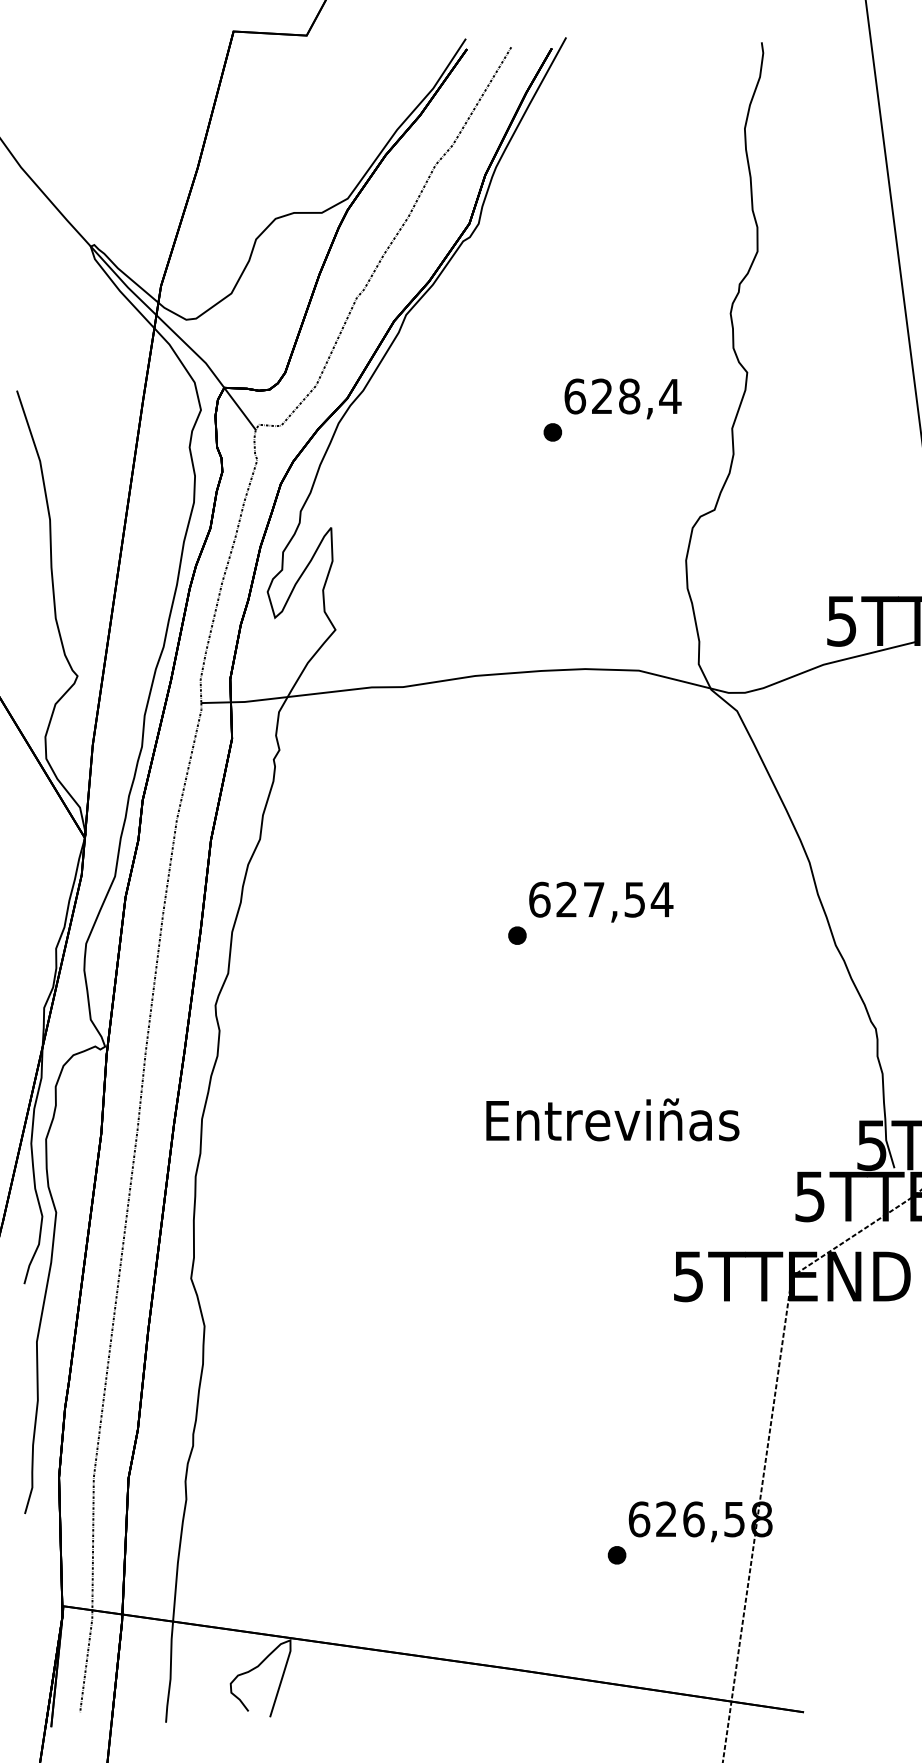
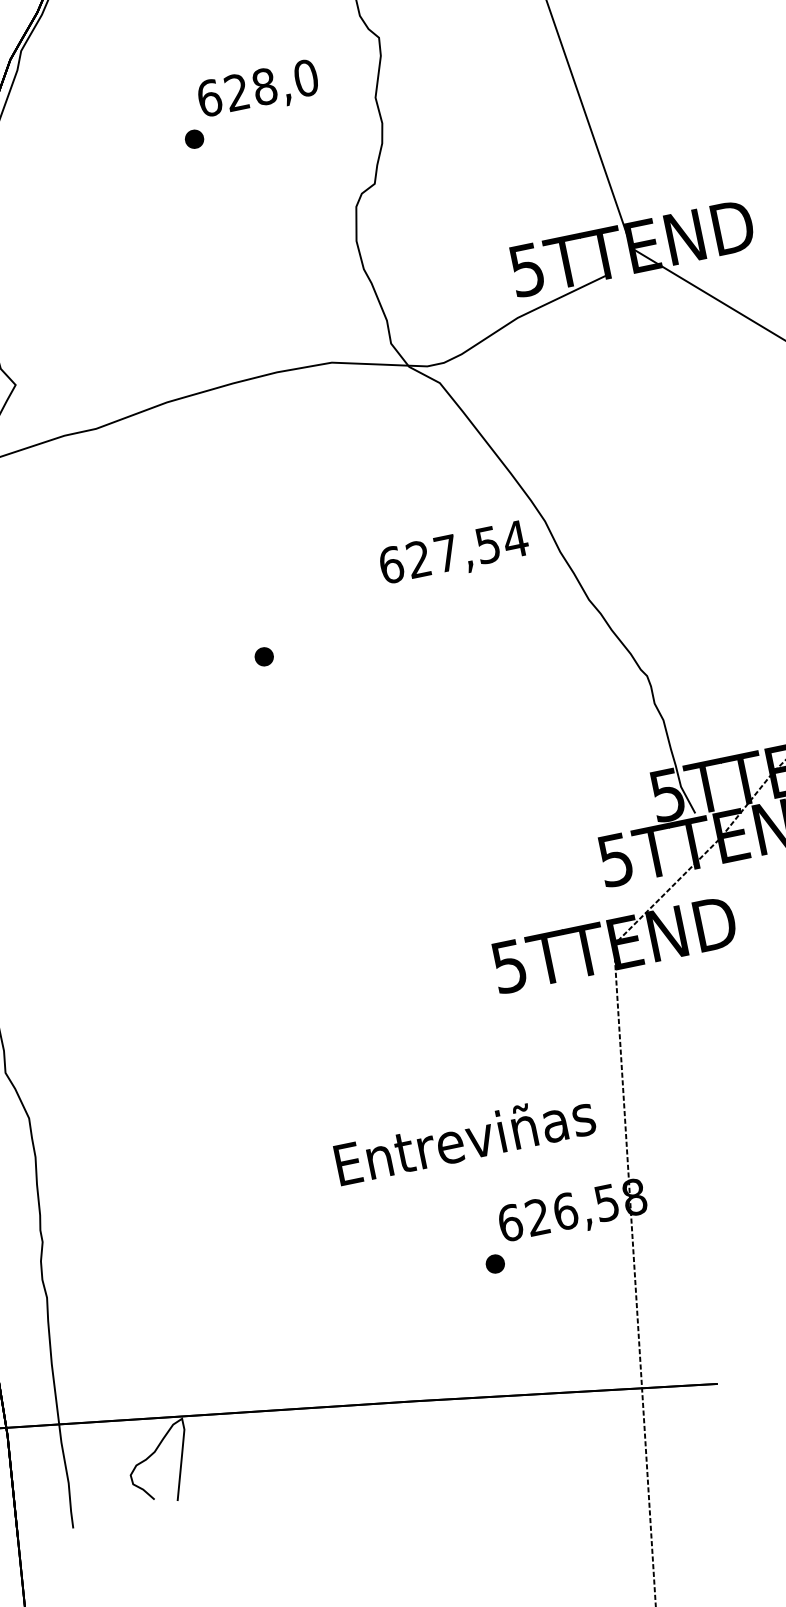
text: (670, 396) -> (306, 78), 628,4 -> 628,0
text: (601, 901) -> (454, 553), moved
text: (612, 1119) -> (464, 1138), moved

